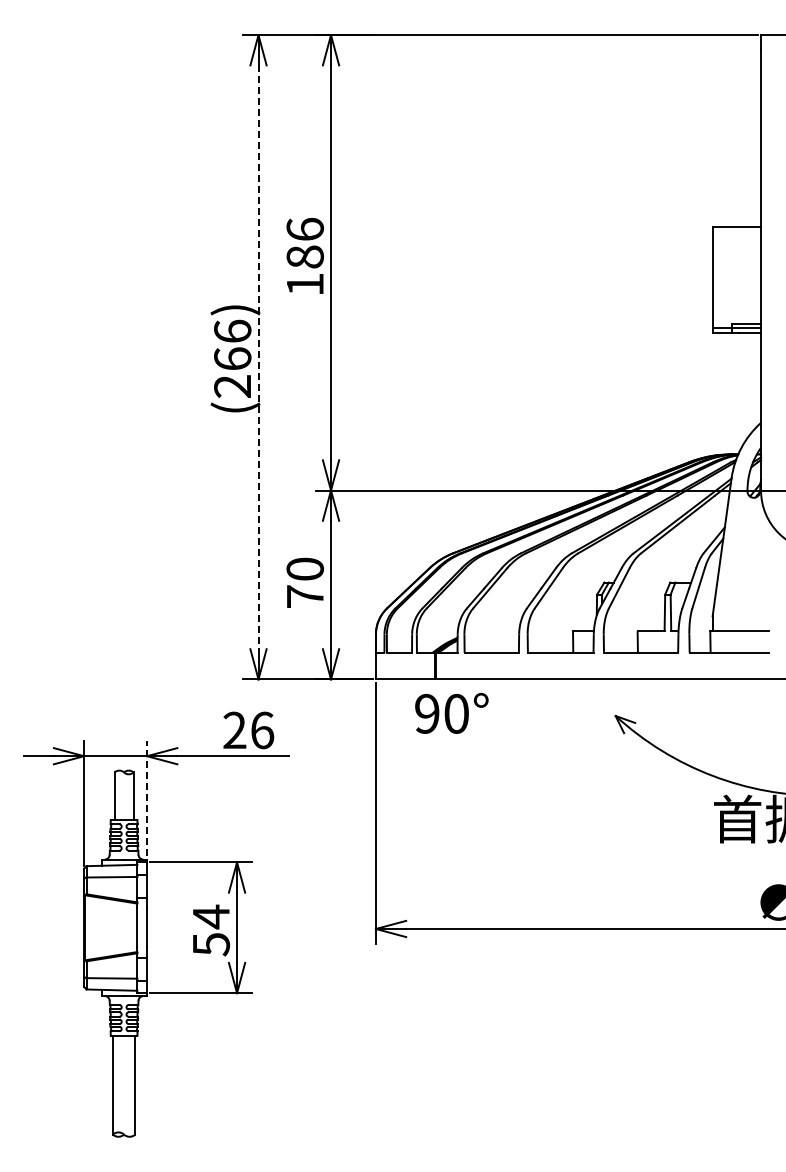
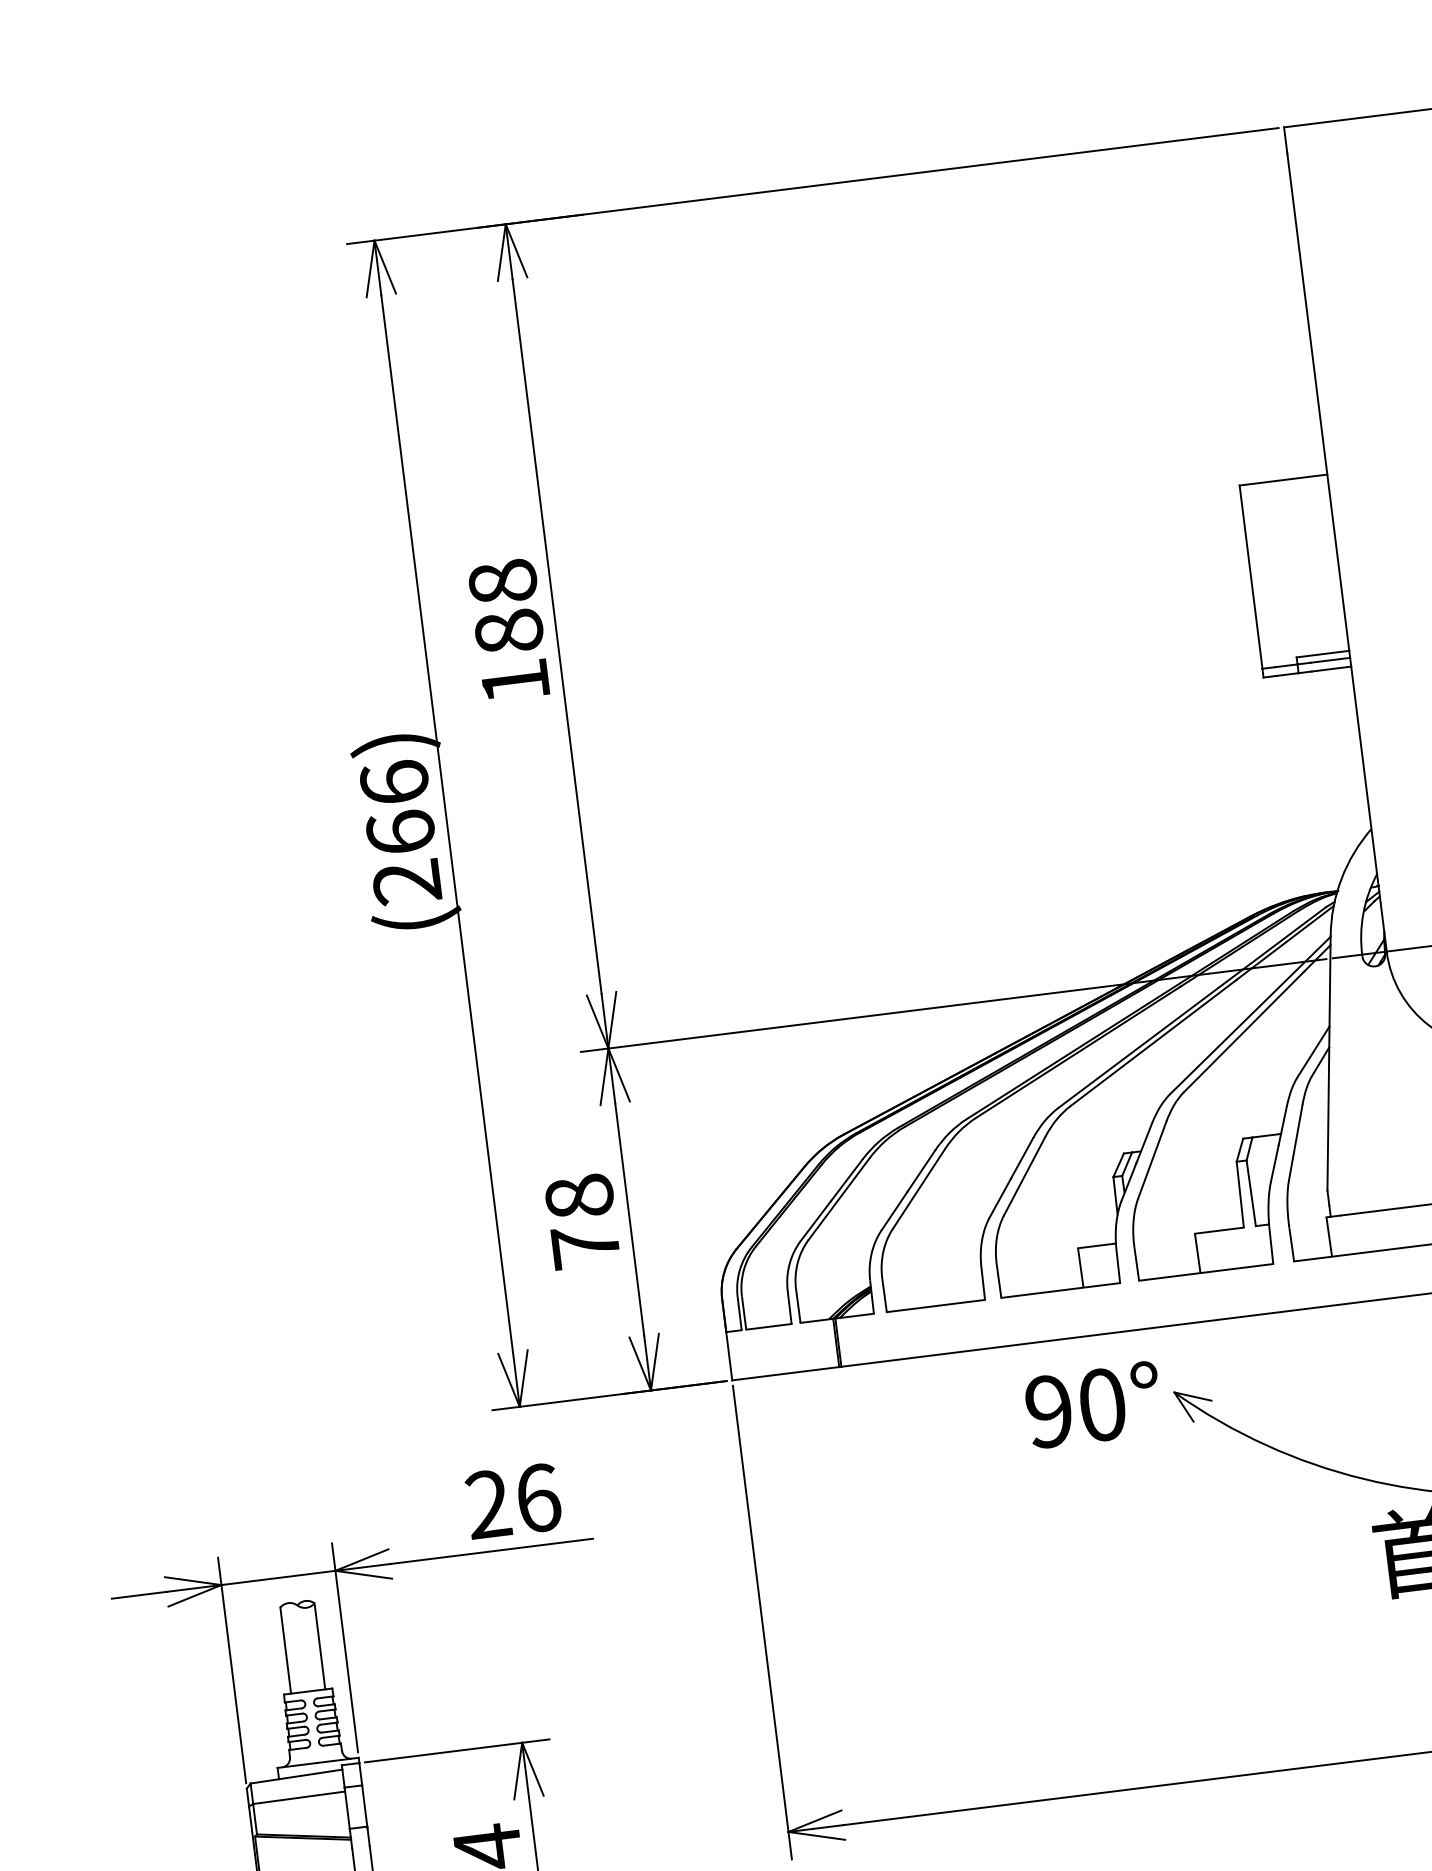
text: (304, 228) -> (501, 580), 186 -> 188
line: (258, 357) -> (447, 824), dashed -> solid
text: (304, 568) -> (577, 1195), 70 -> 78
text: (451, 713) -> (1093, 1405), moved
line: (147, 798) -> (345, 1647), dashed -> solid

